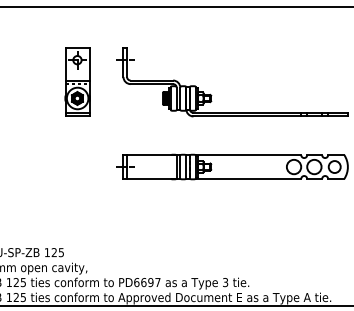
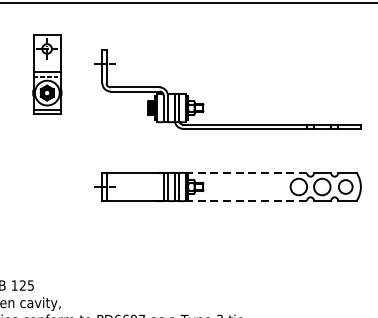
part: (77, 81) -> (47, 73), moved
line: (248, 155) -> (246, 173), solid -> dashed
line: (248, 179) -> (246, 201), solid -> dashed

